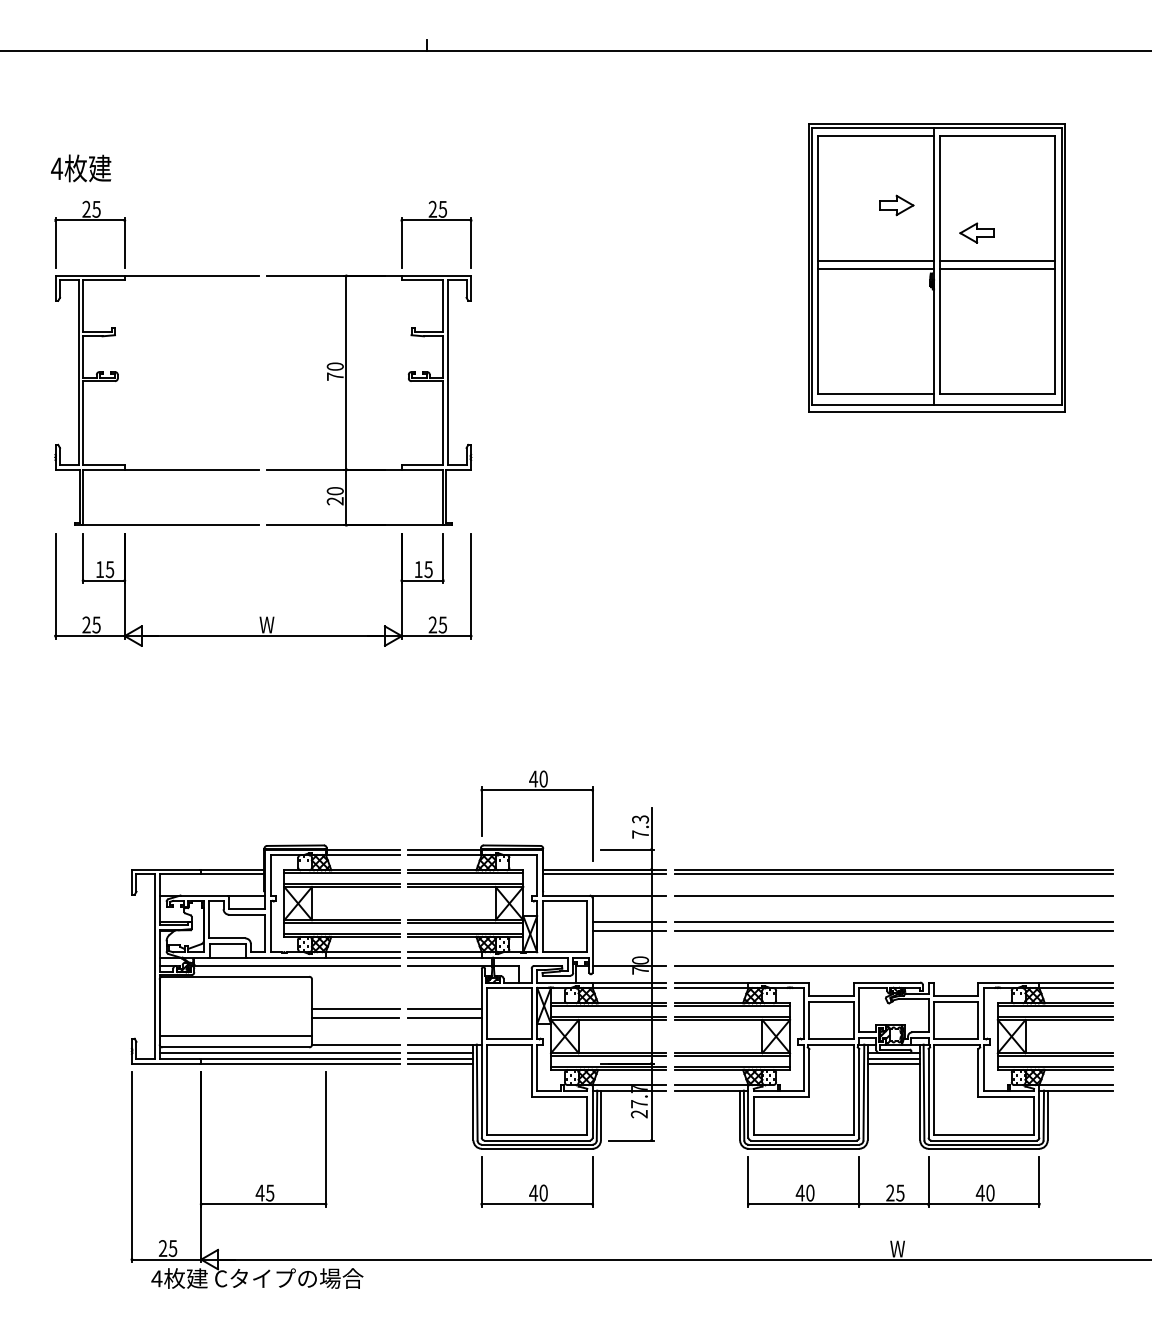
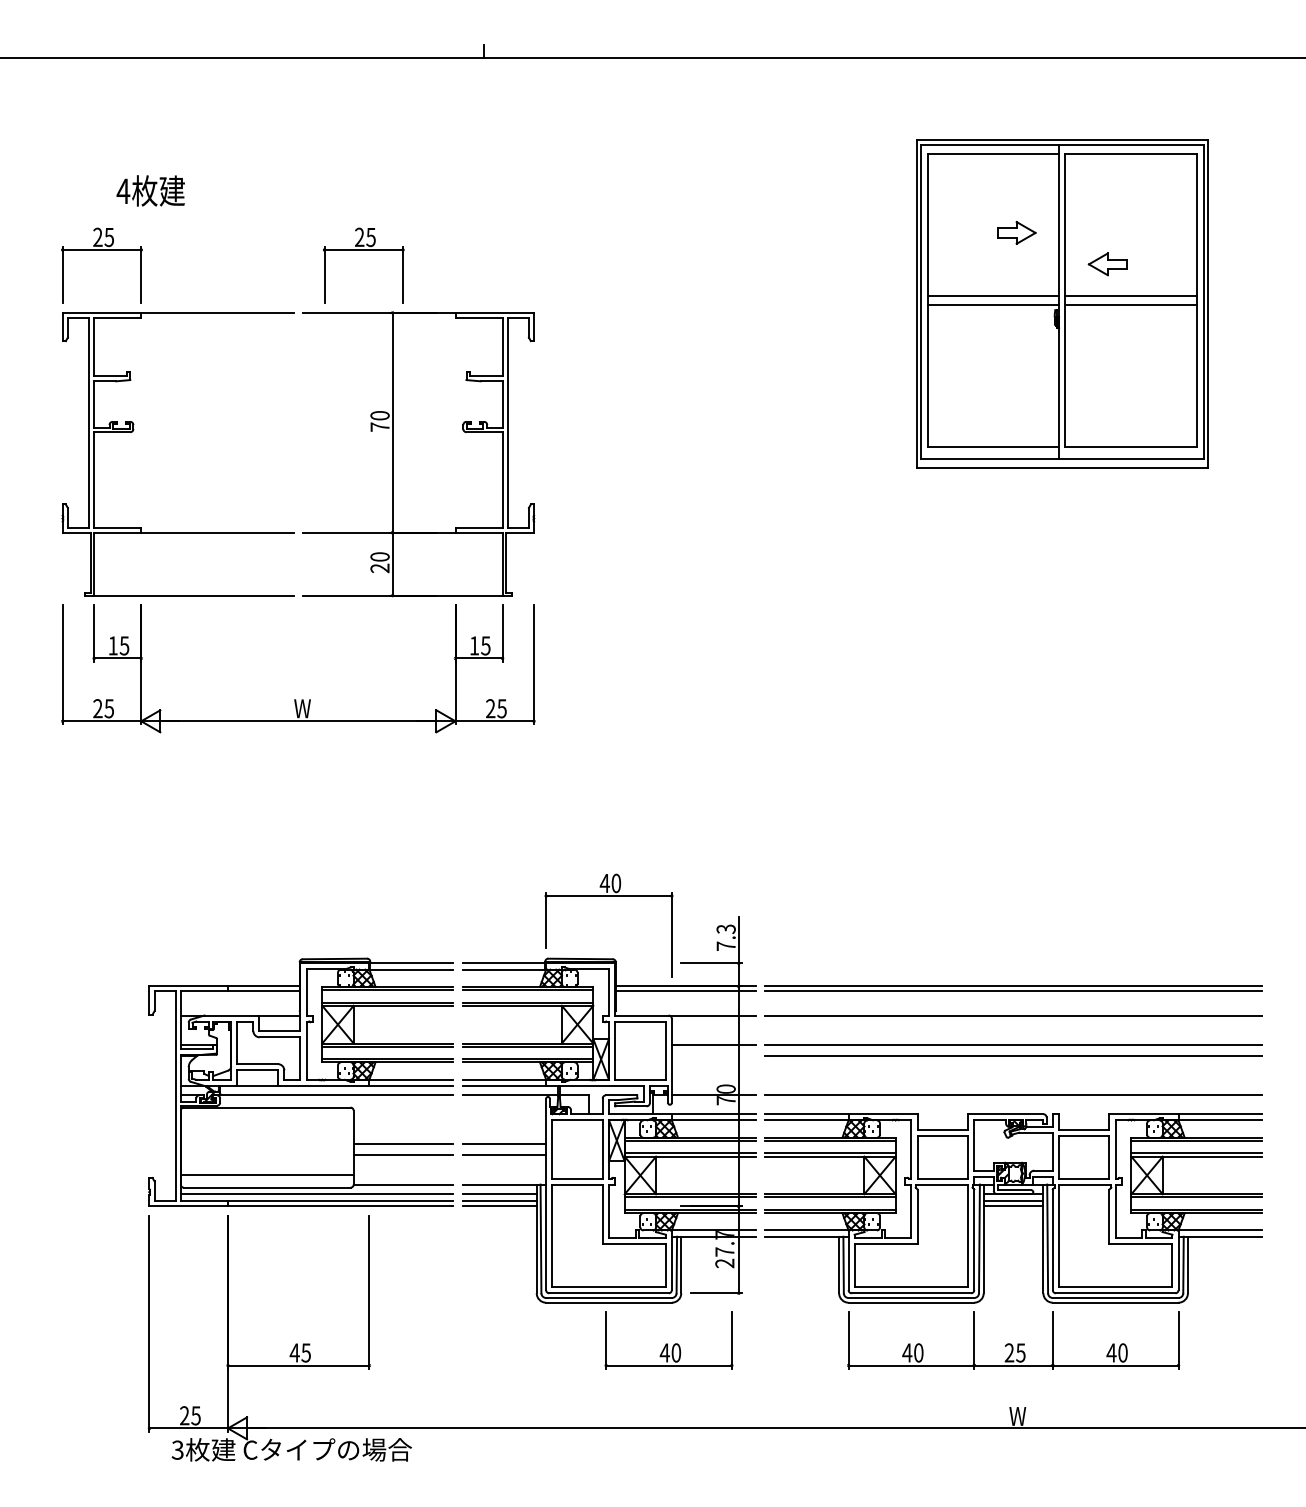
text: (80, 168) -> (150, 190), moved
part: (436, 220) -> (363, 250), moved
line: (629, 931) -> (713, 1056), removed
part: (536, 1182) -> (668, 1340), moved
text: (156, 1278) -> (177, 1449), 4 -> 3

